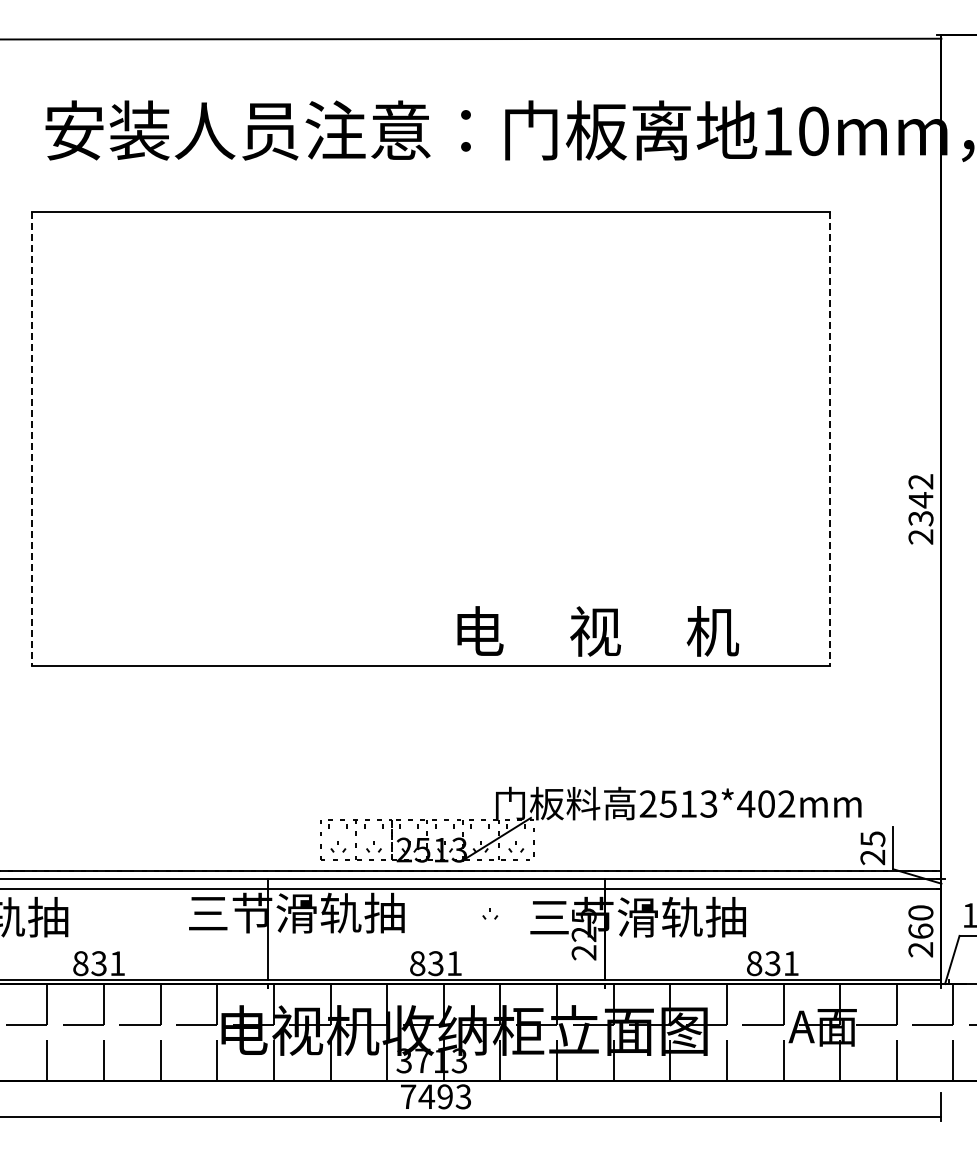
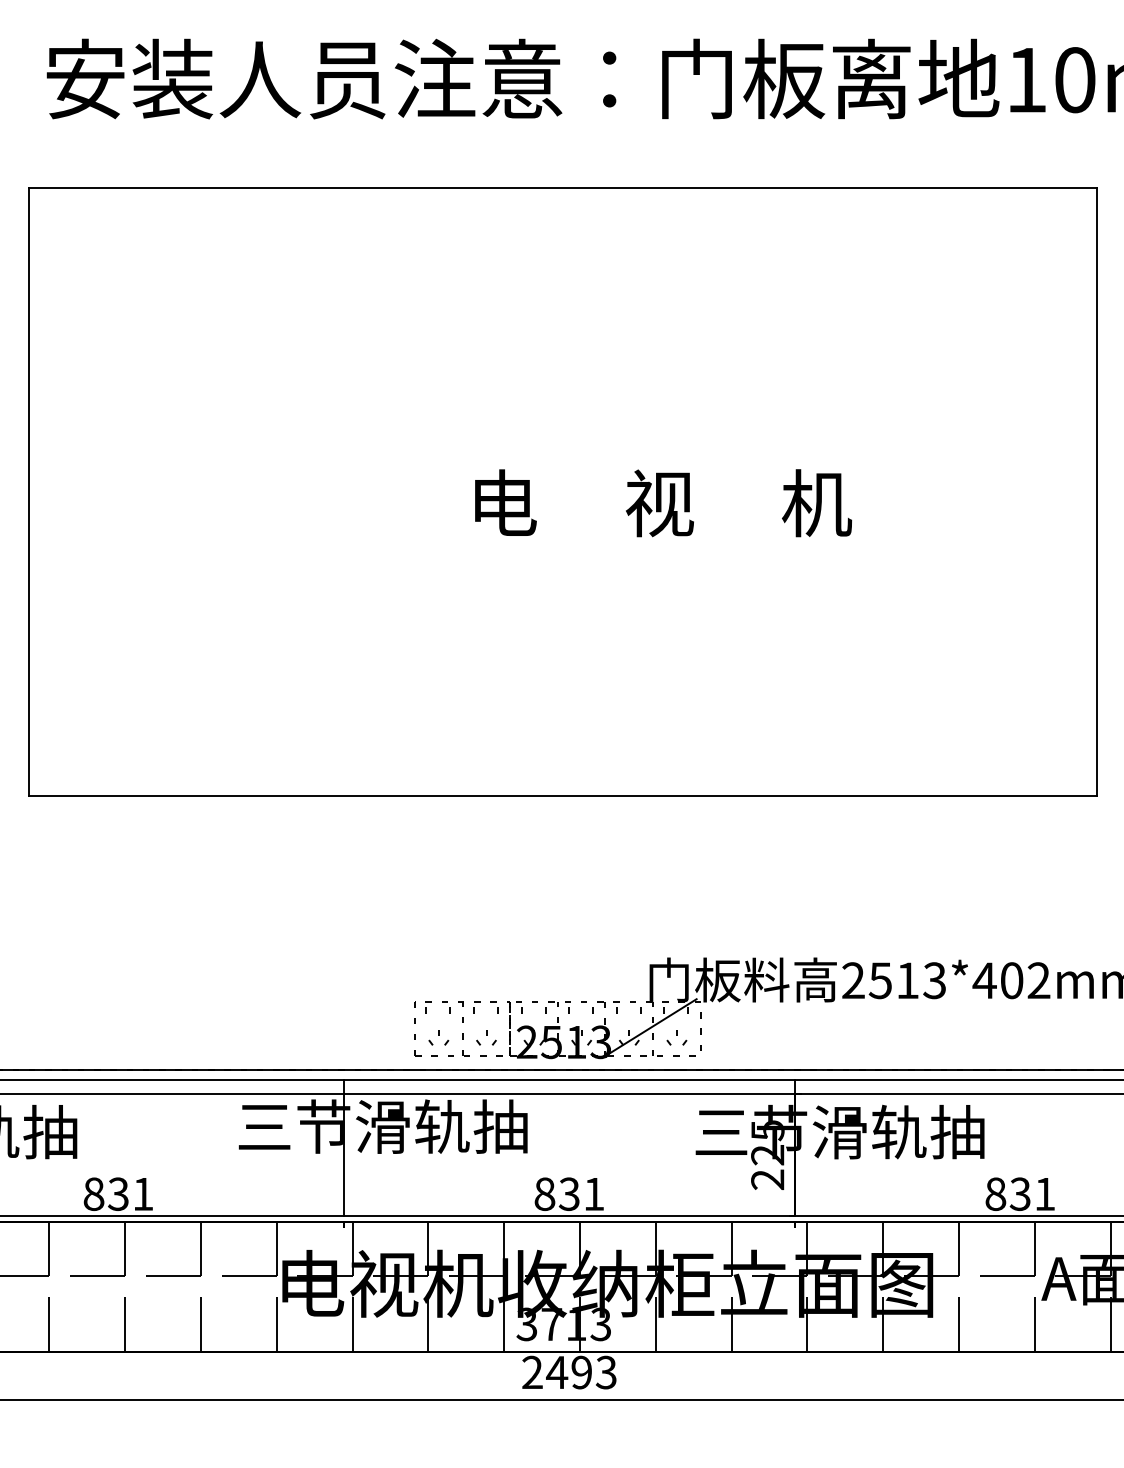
line: (32, 438) -> (29, 491), dashed -> solid
line: (829, 438) -> (1096, 491), dashed -> solid
text: (598, 631) -> (663, 503), moved
part: (490, 913) -> (642, 1127), removed
text: (408, 1096) -> (532, 1372), 7493 -> 2493

